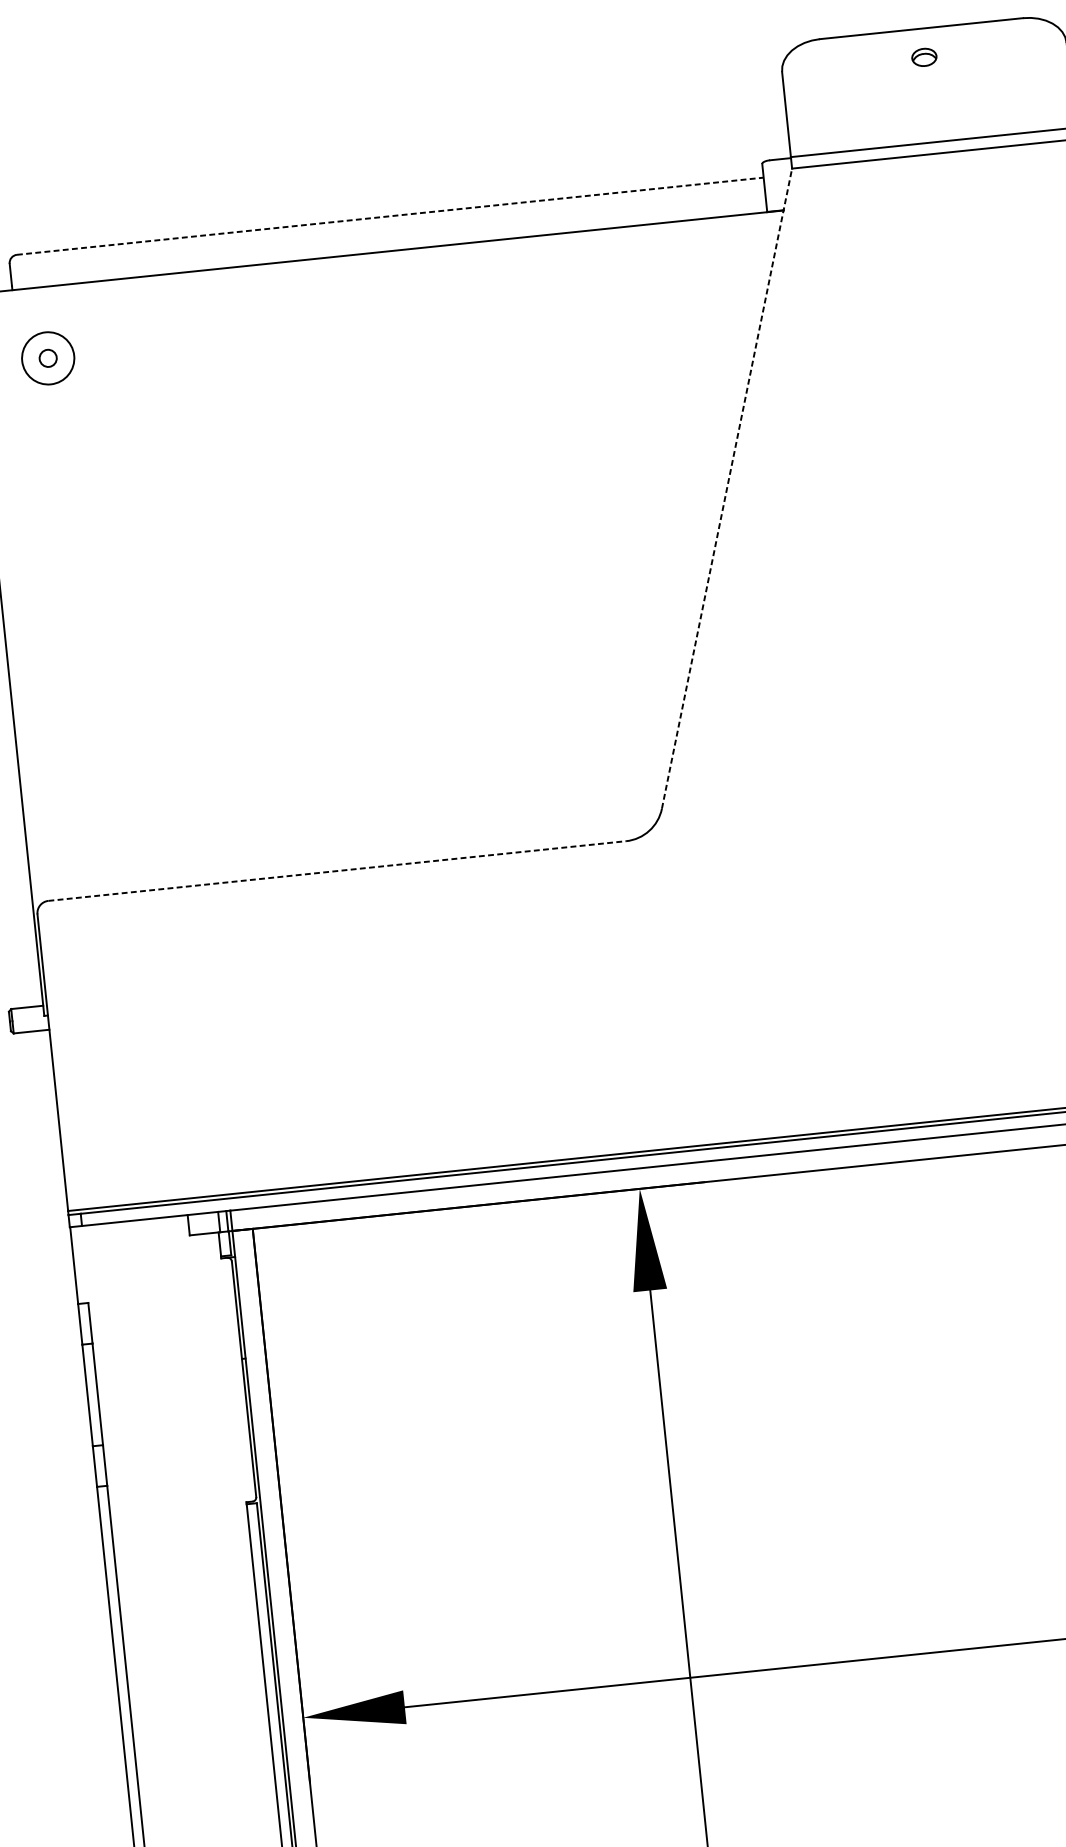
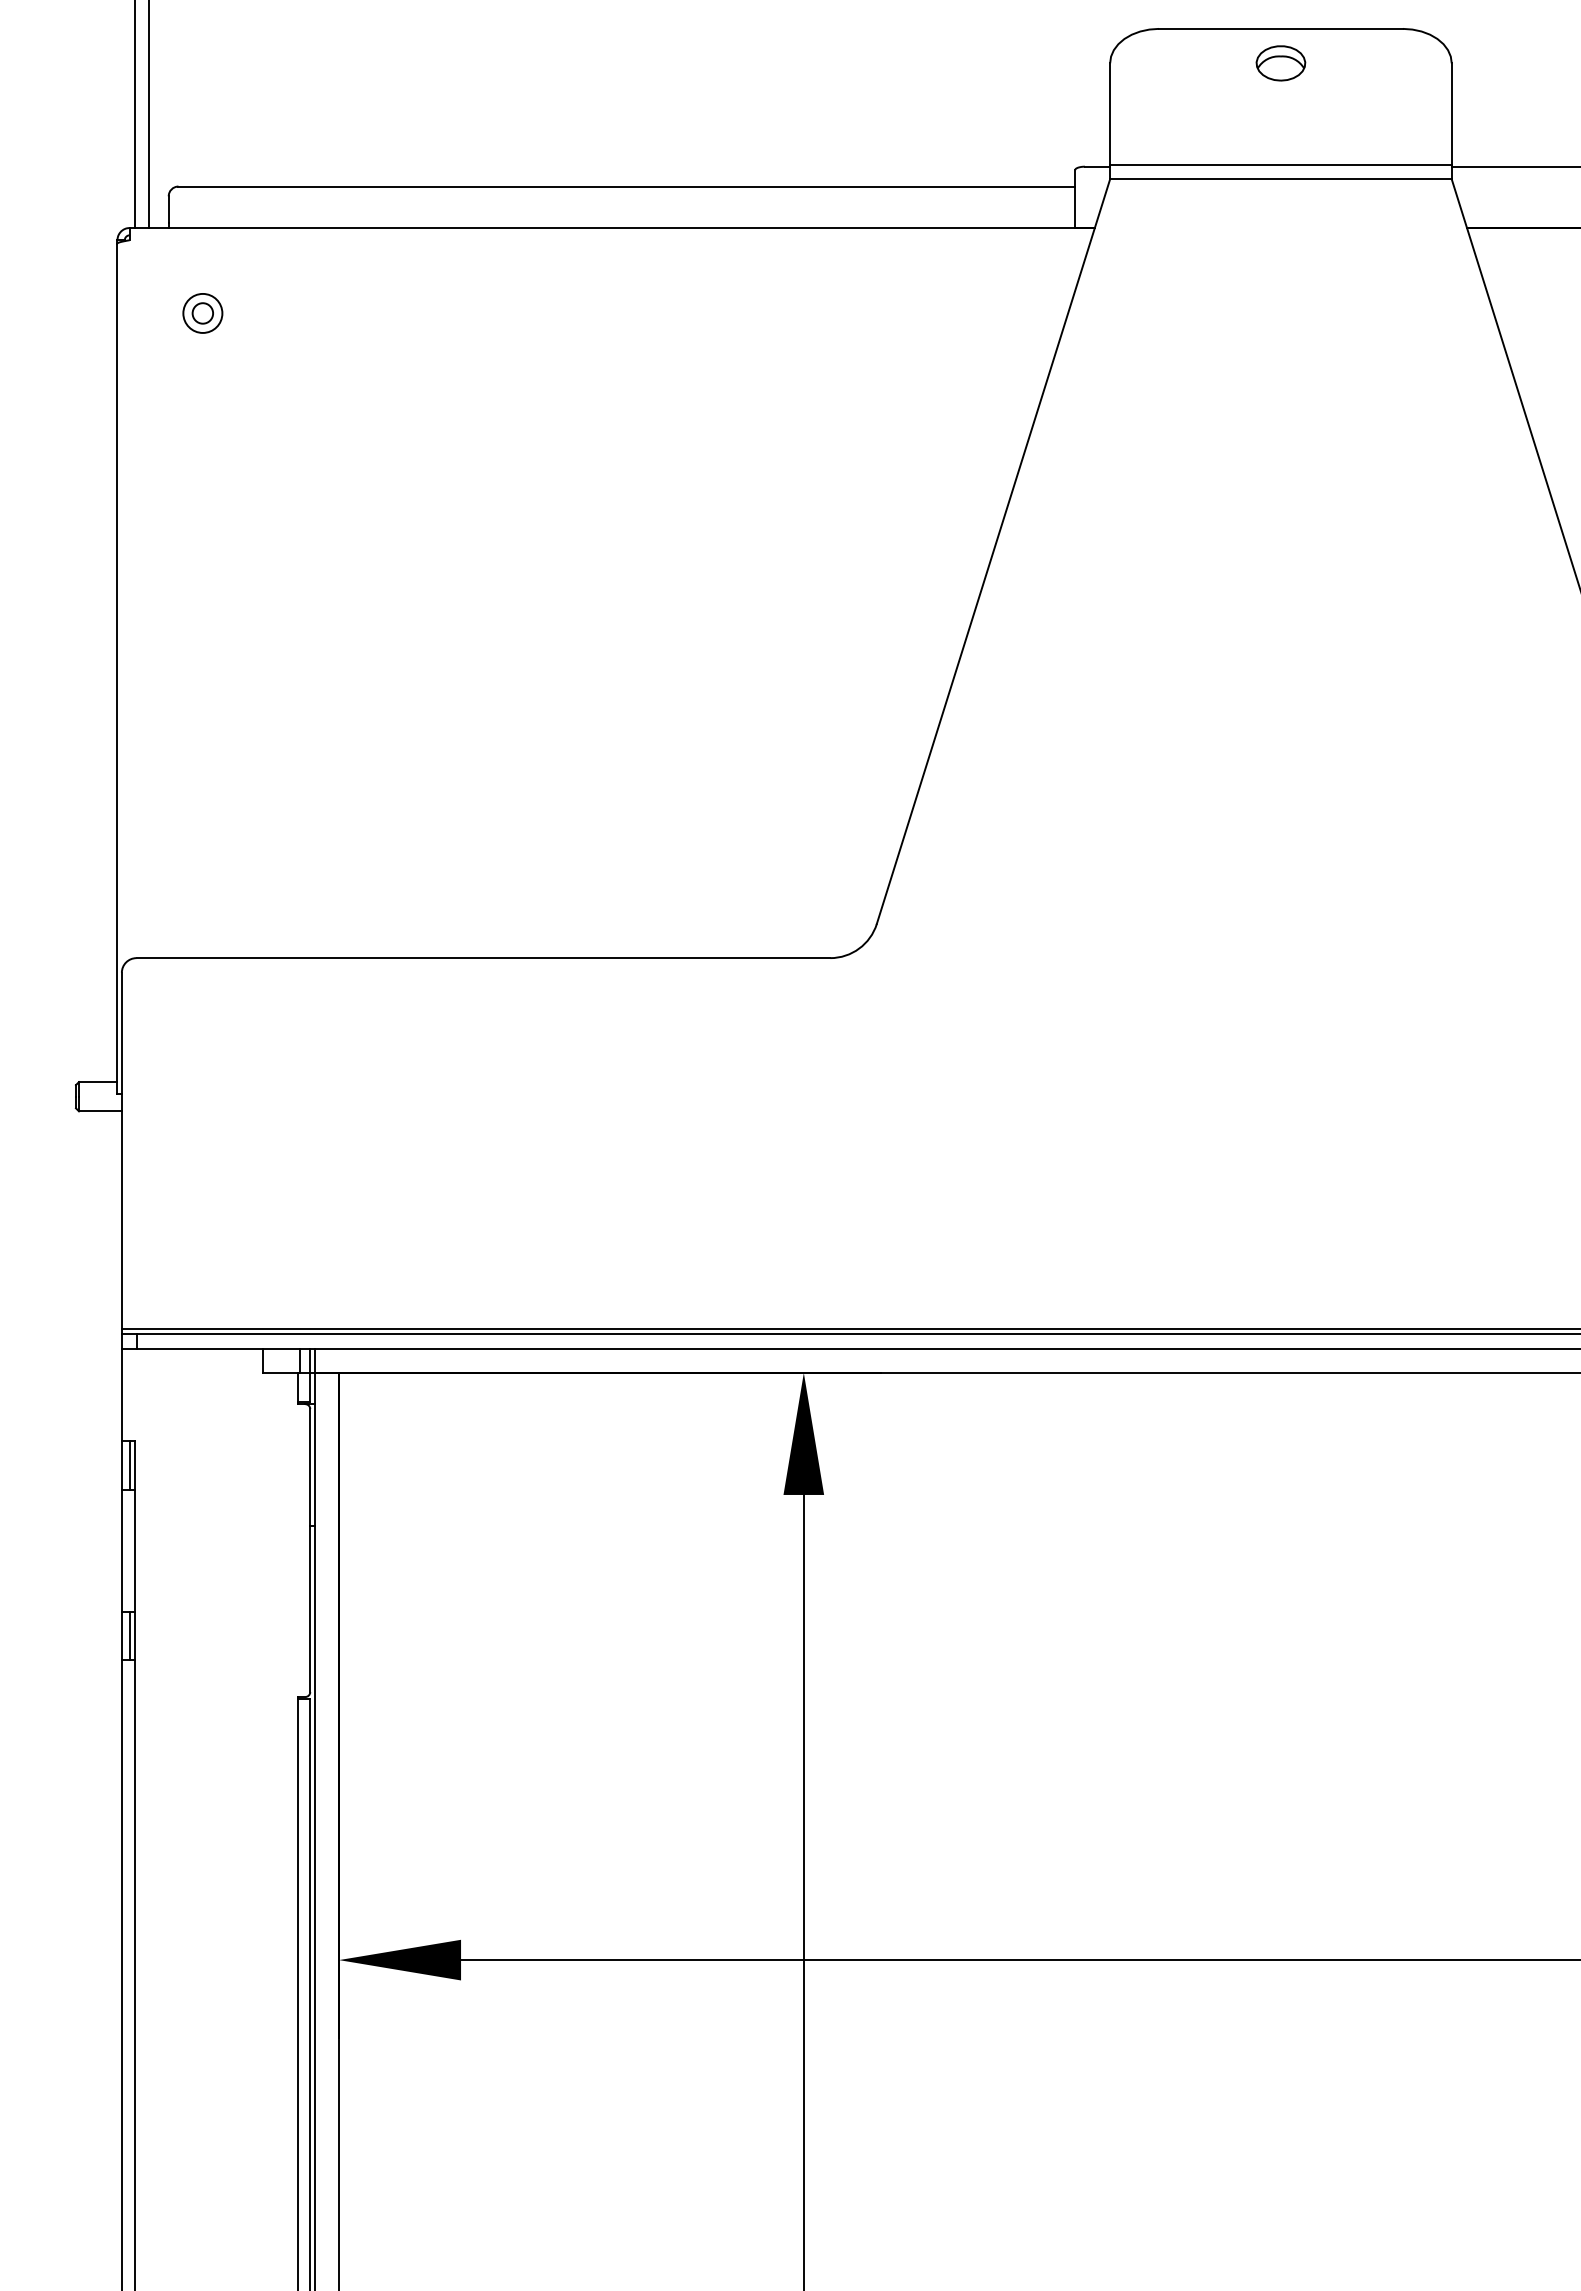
part: (924, 57) -> (1280, 63), size x1.67
line: (390, 216) -> (627, 186), dashed -> solid
circle: (47, 357) -> (202, 312), size x0.62
line: (727, 488) -> (993, 551), dashed -> solid
line: (337, 871) -> (483, 958), dashed -> solid
line: (86, 1323) -> (129, 1464), added
line: (100, 1465) -> (129, 1635), added

